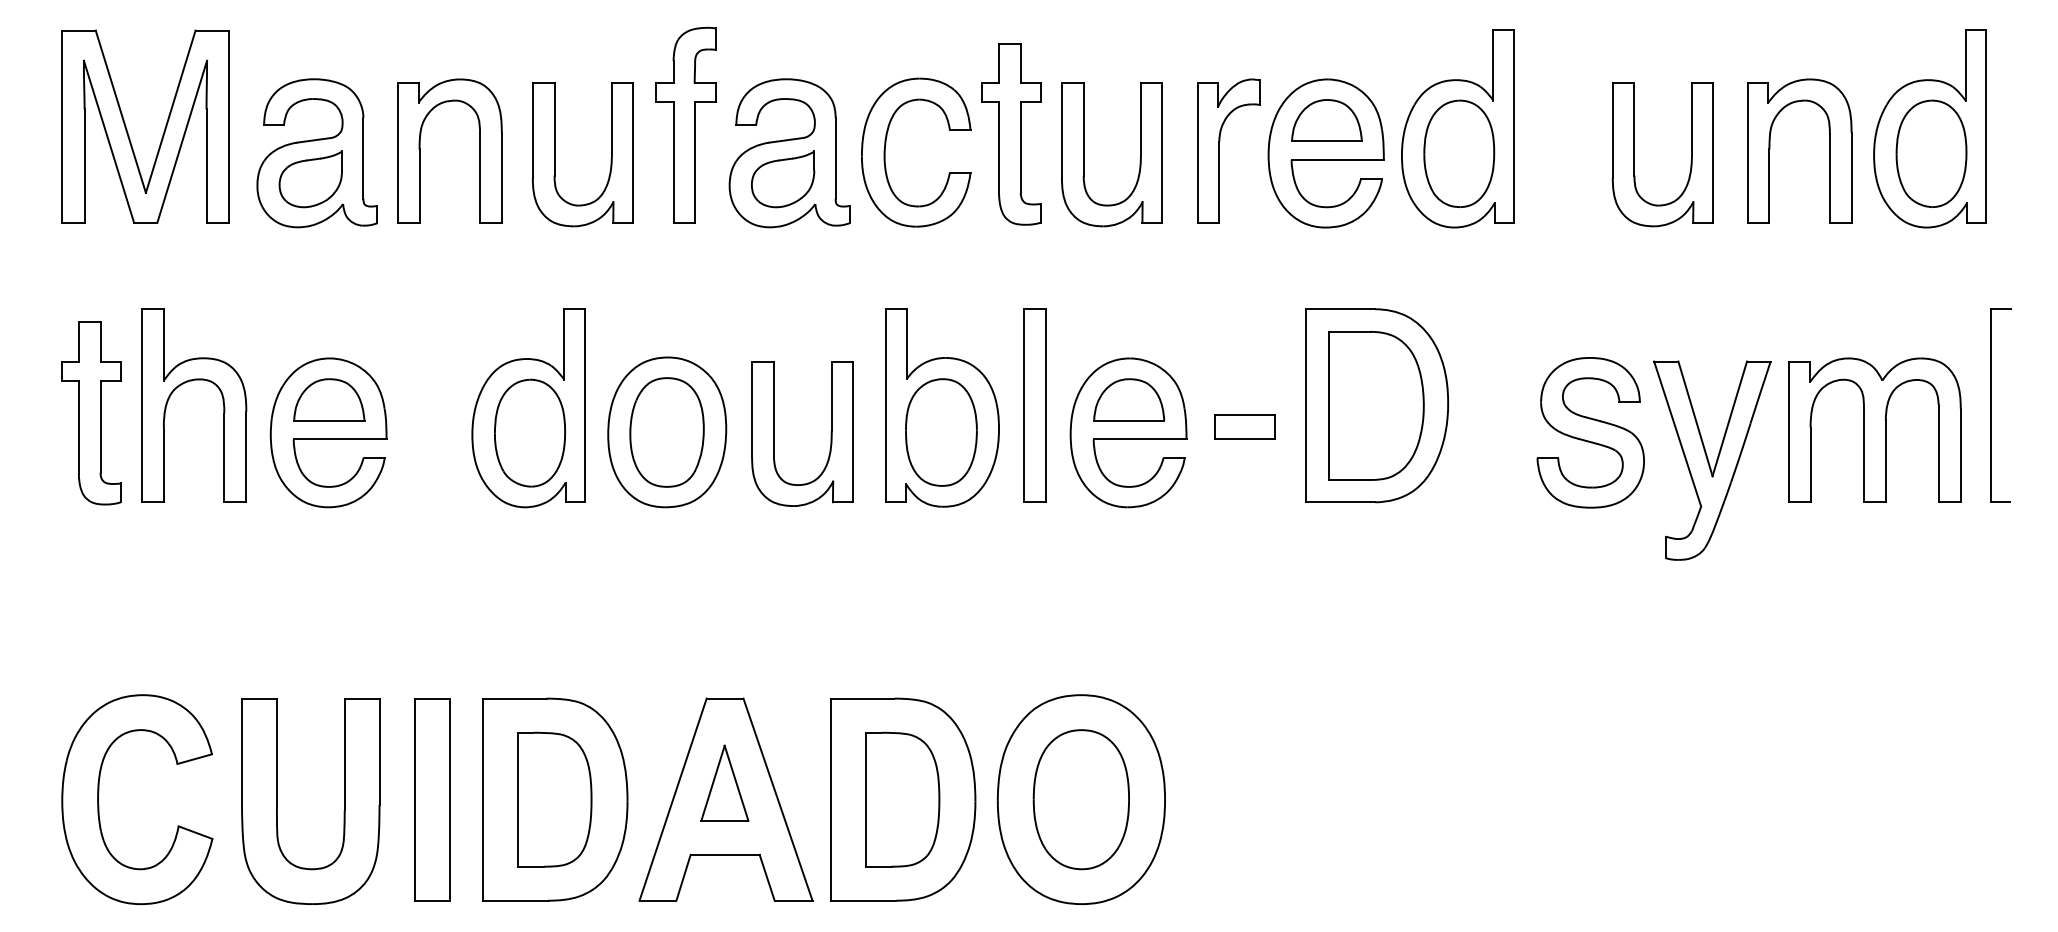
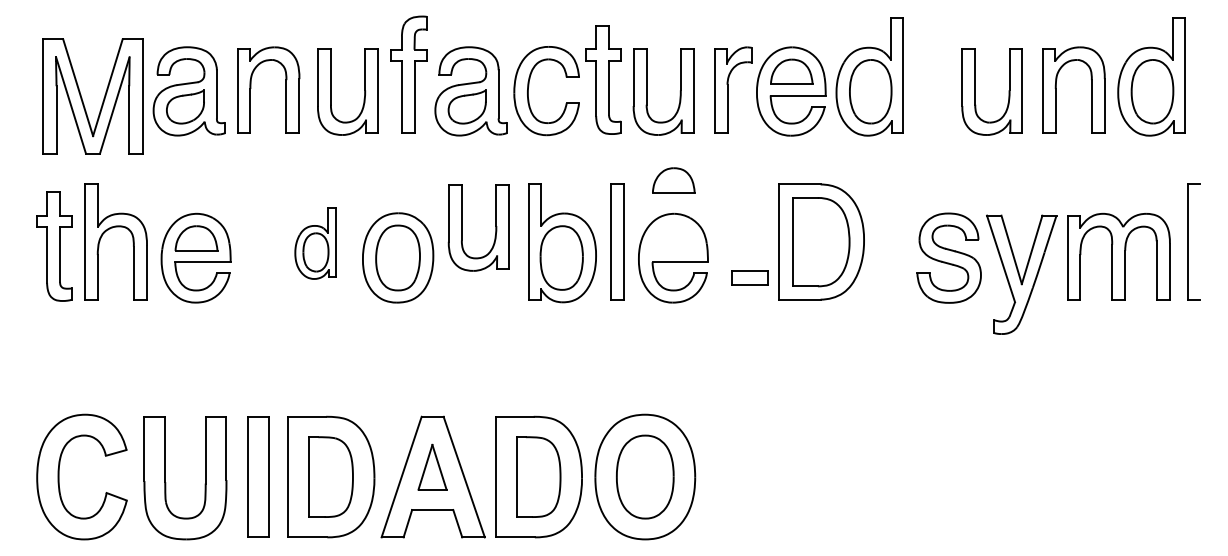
part: (129, 133) -> (83, 100), moved
part: (1128, 399) -> (673, 180), moved
part: (528, 408) -> (315, 243), size x0.6
part: (1244, 426) -> (749, 277), moved
part: (775, 433) -> (462, 227), moved

